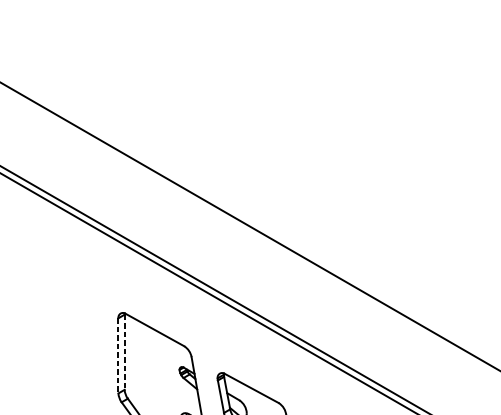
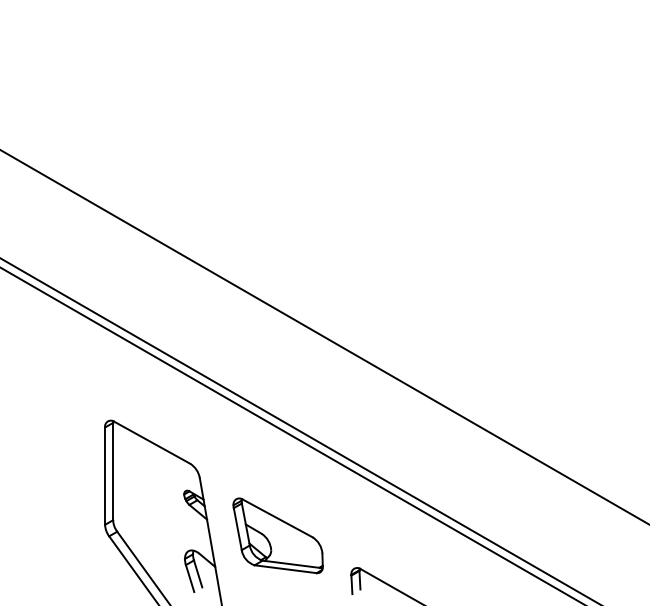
line: (124, 352) -> (113, 471), dashed -> solid
line: (118, 356) -> (105, 476), dashed -> solid

